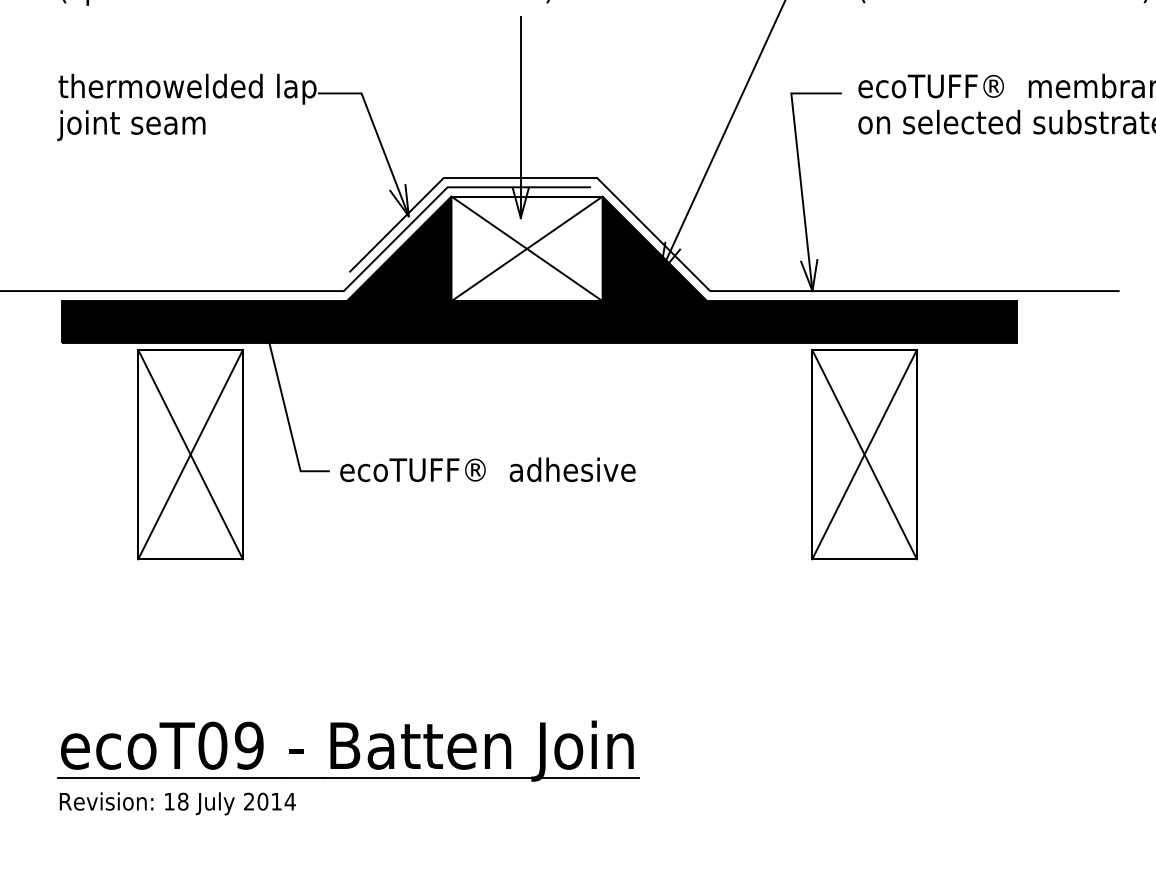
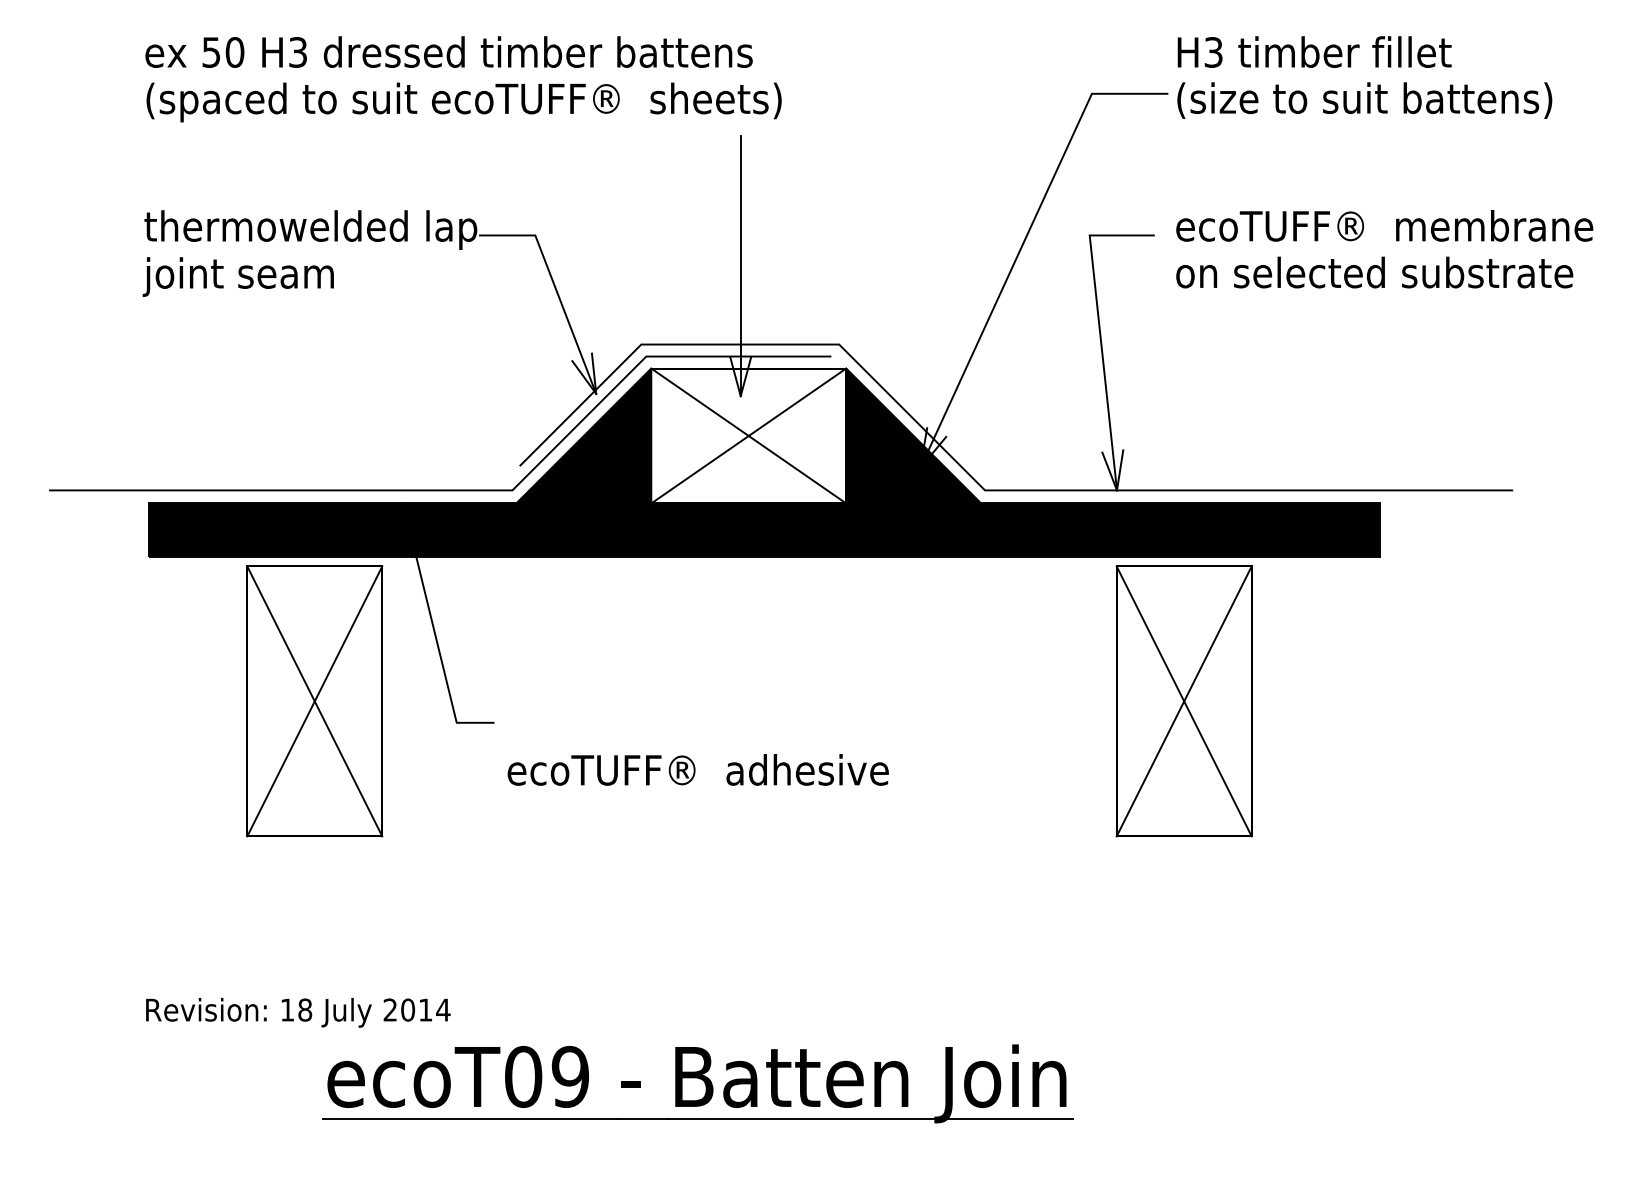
text: (487, 469) -> (697, 769), moved
part: (347, 750) -> (697, 1083), moved
text: (177, 803) -> (298, 1012), moved

